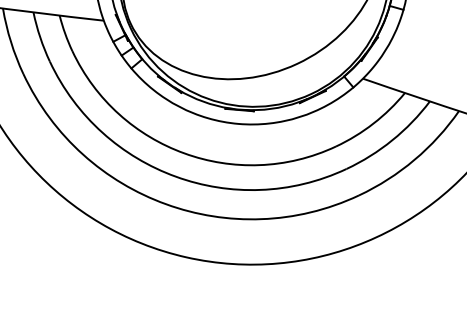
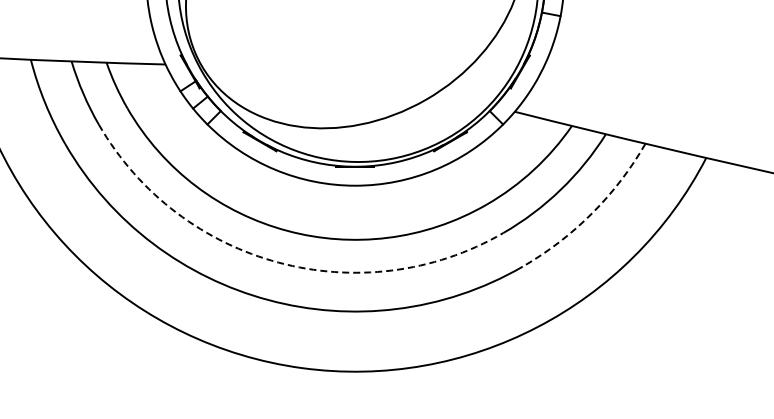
arc: (414, 160) -> (592, 213), solid -> dashed
arc: (175, 176) -> (278, 262), solid -> dashed

